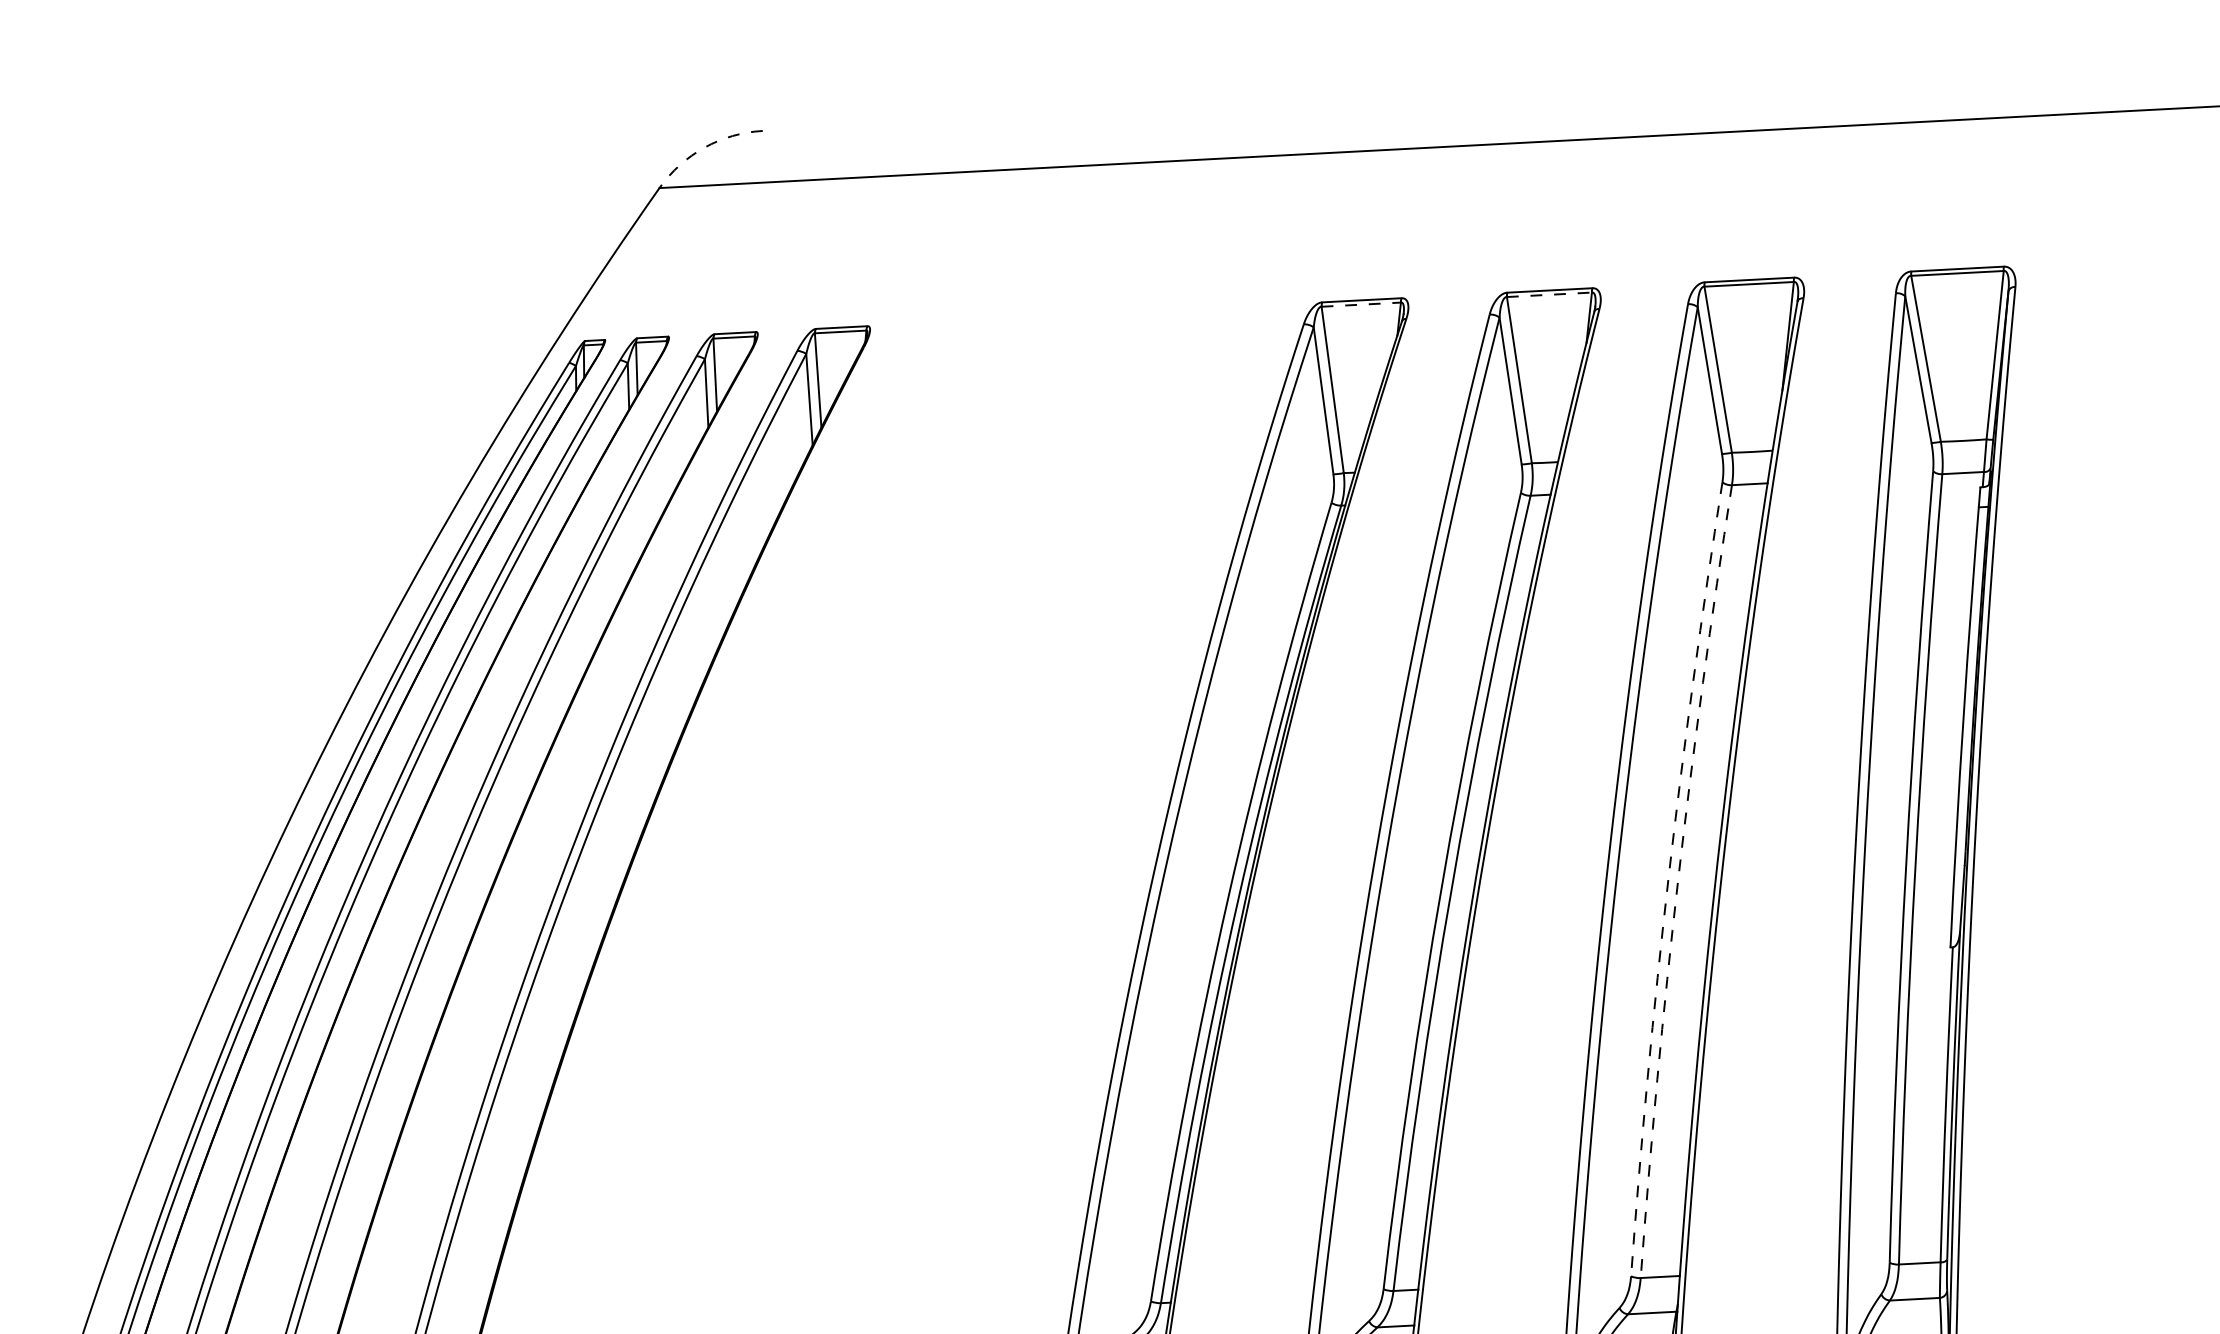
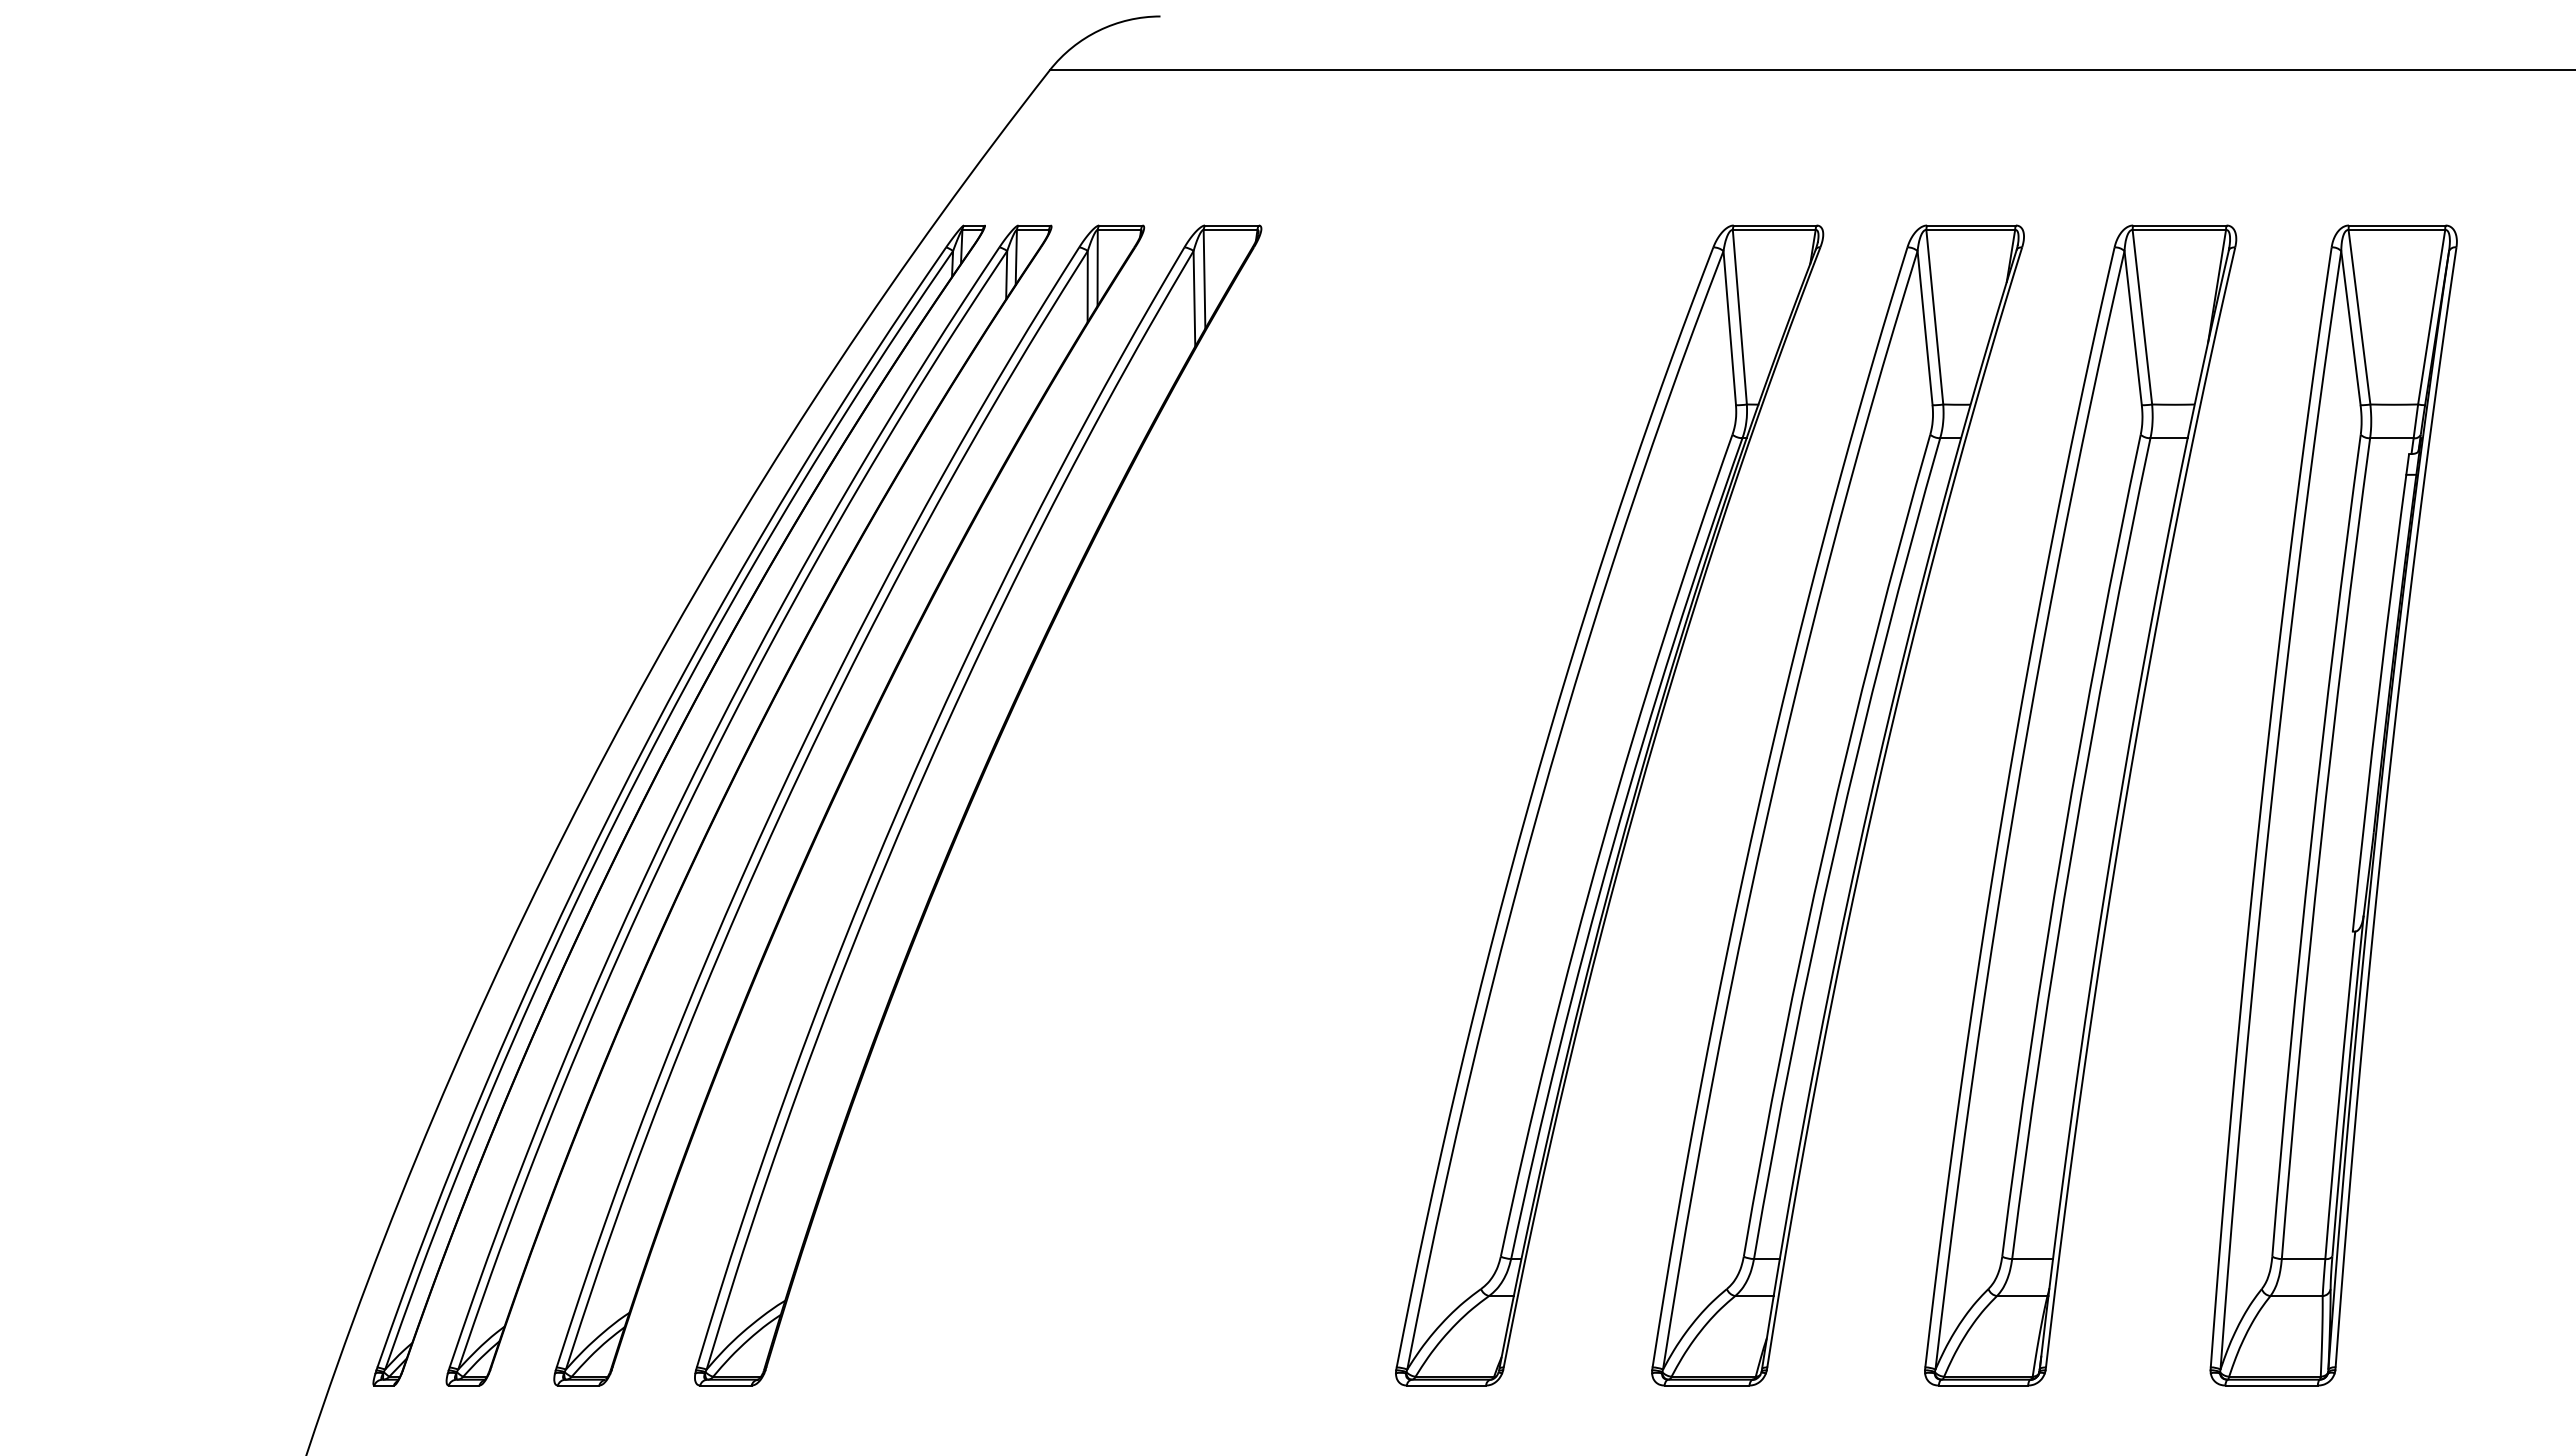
arc: (704, 147) -> (1098, 30), dashed -> solid
line: (1550, 295) -> (1971, 230), dashed -> solid
line: (1361, 305) -> (1774, 230), dashed -> solid
arc: (1668, 878) -> (2062, 844), dashed -> solid
arc: (1677, 880) -> (2072, 847), dashed -> solid

